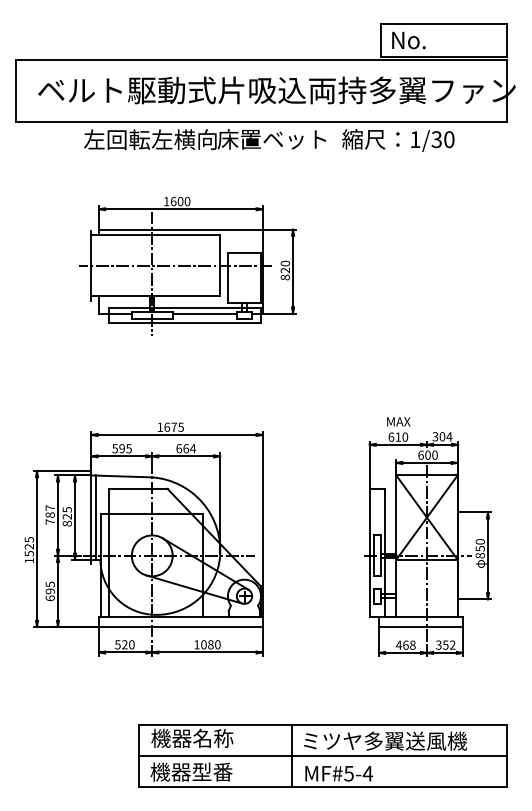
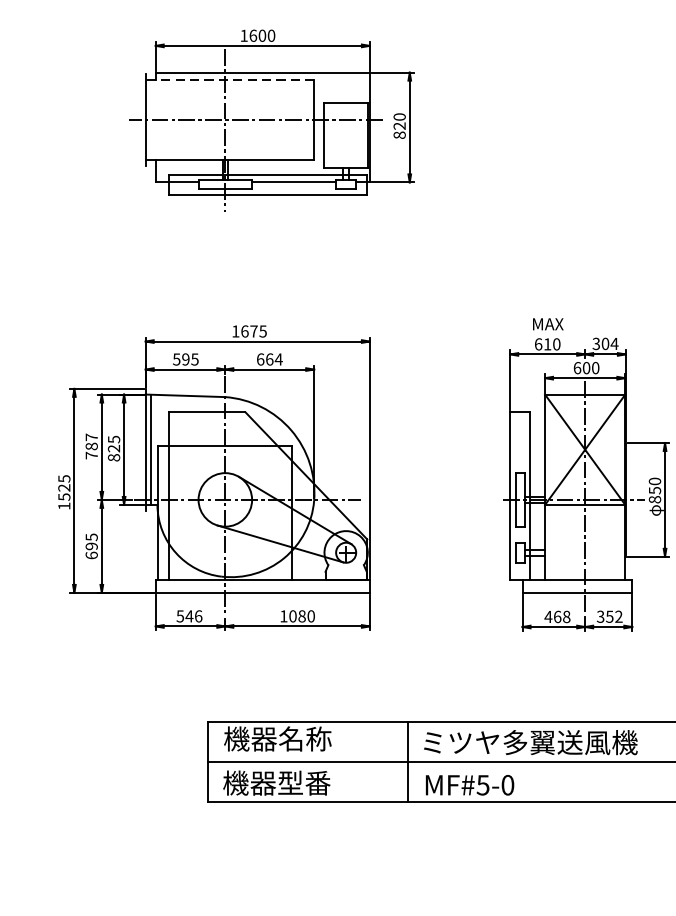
line: (155, 235) -> (229, 80), solid -> dashed
text: (127, 644) -> (192, 615), 520 -> 546
text: (367, 773) -> (507, 784), MF#5-4 -> MF#5-0

